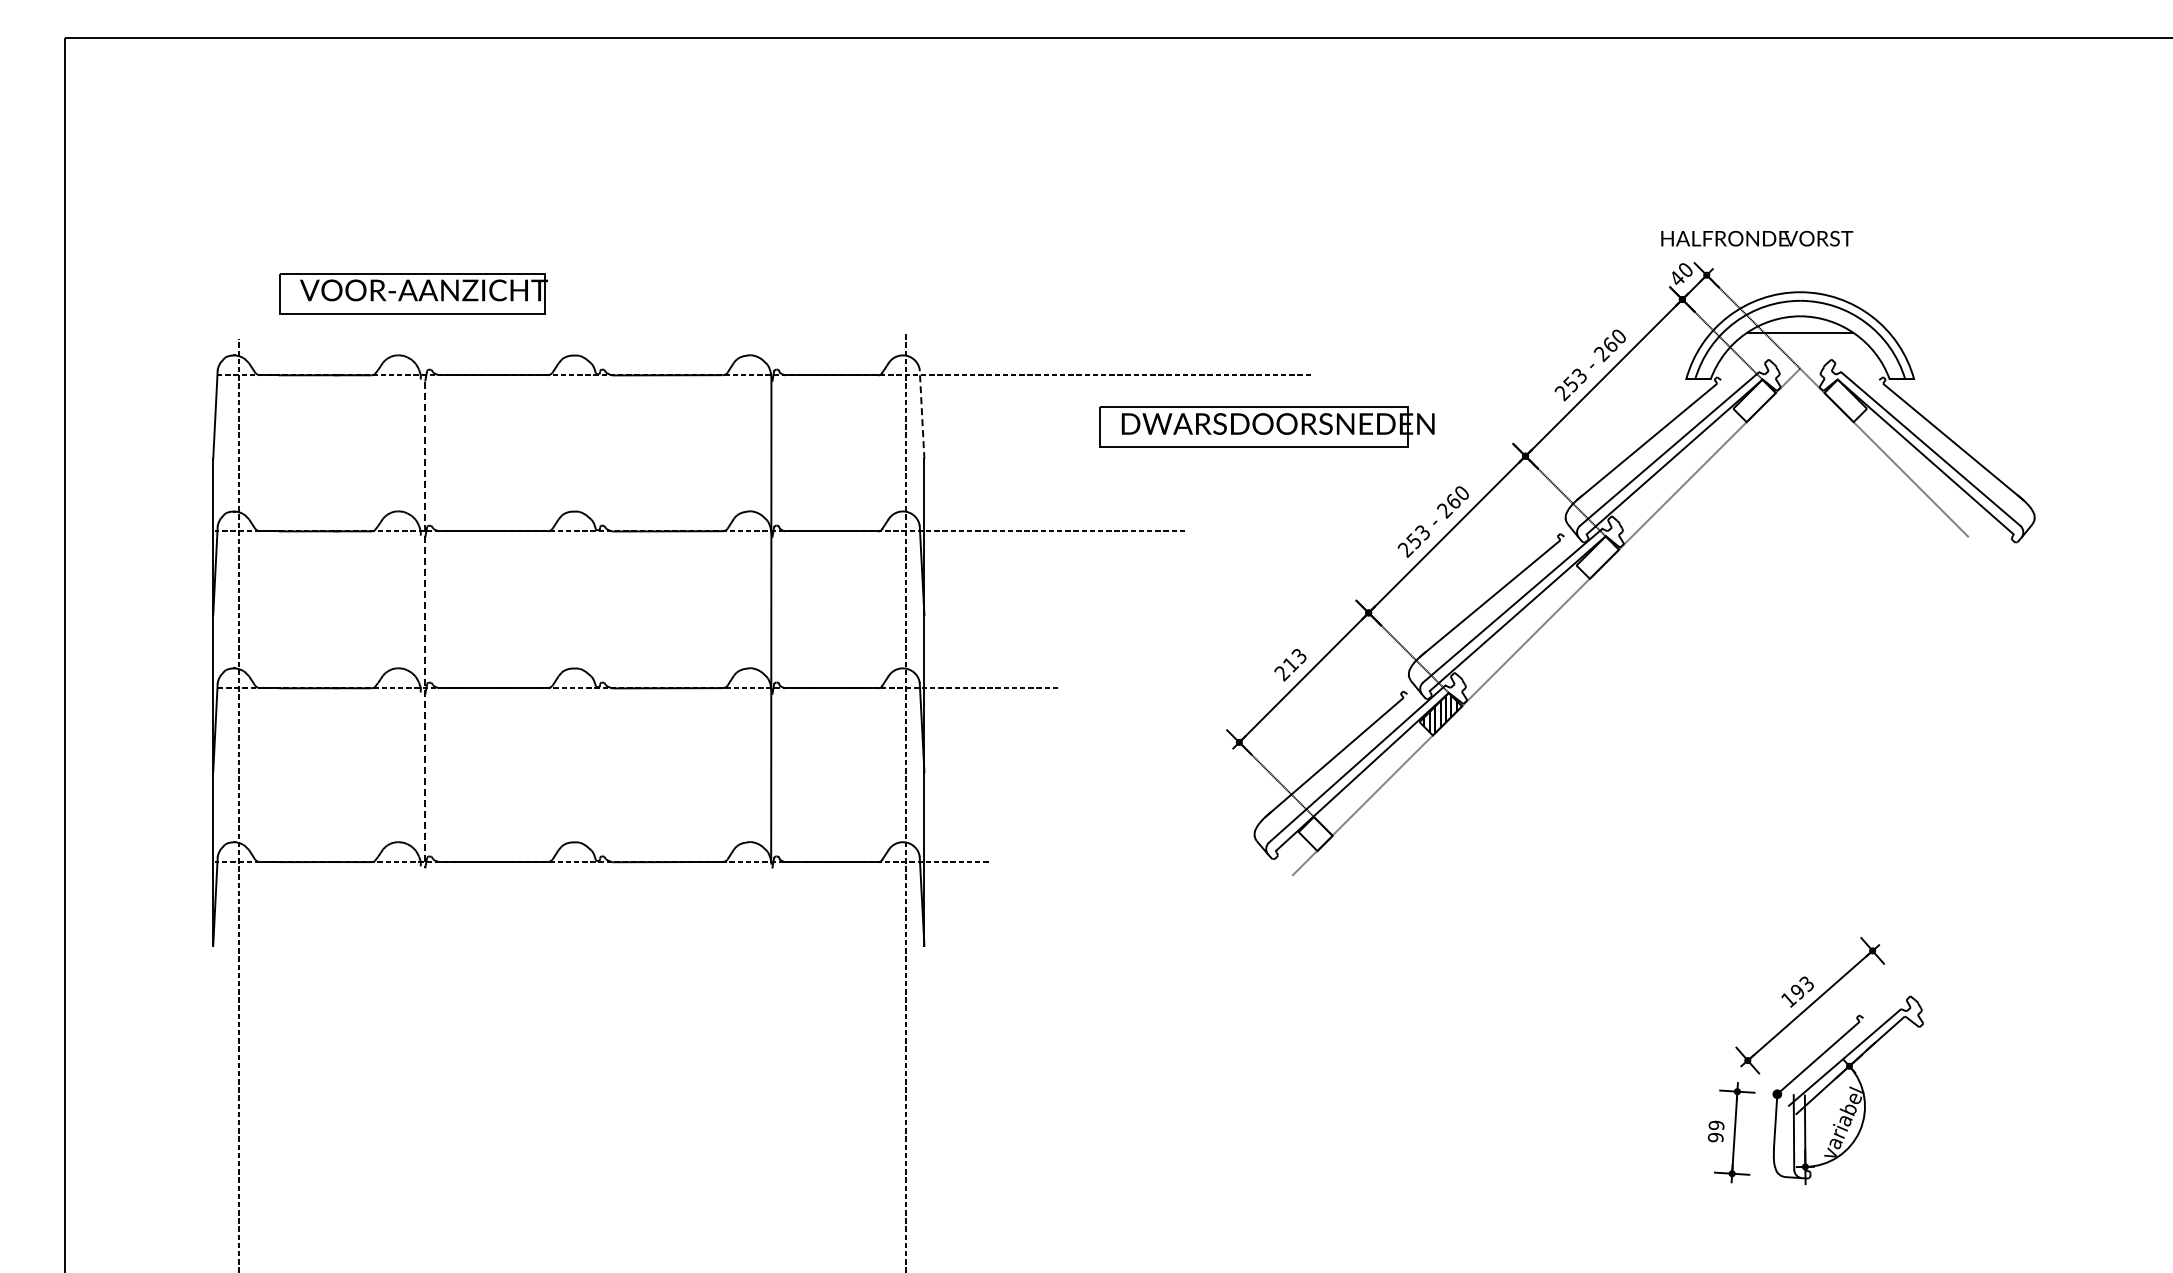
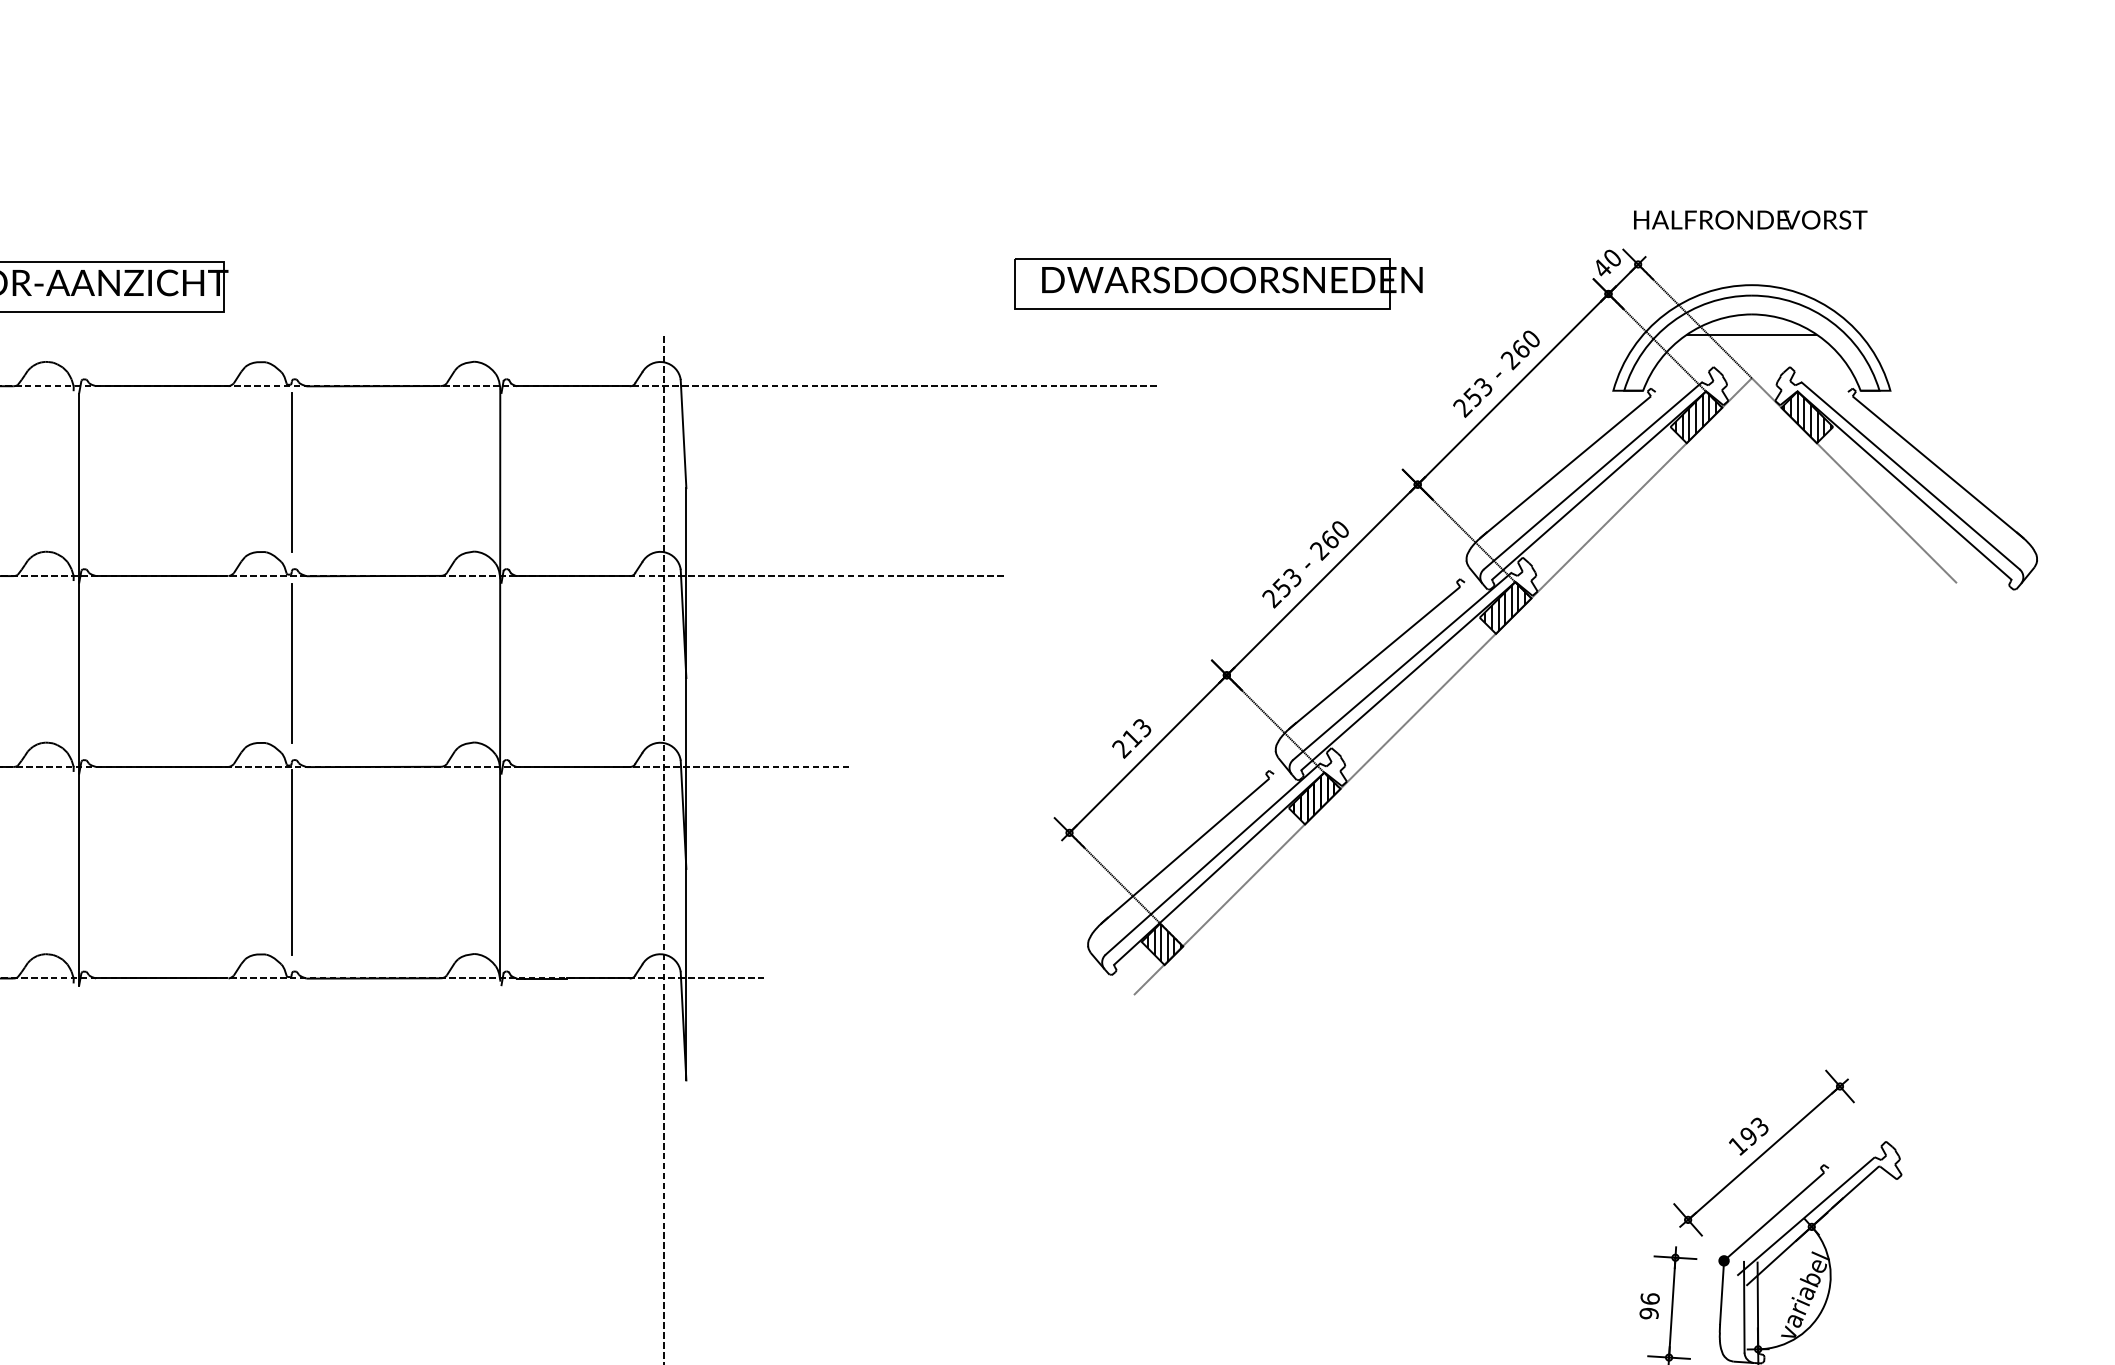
text: (1757, 238) -> (1751, 219), moved
hatch: (1845, 400) -> (1806, 416), added
hatch: (1753, 401) -> (1695, 418), added
line: (922, 414) -> (684, 433), dashed -> solid
part: (1266, 426) -> (1218, 283), moved
line: (600, 446) -> (292, 472), added
hatch: (1597, 557) -> (1505, 607), added
line: (600, 603) -> (292, 663), added
line: (425, 625) -> (79, 690), dashed -> solid
line: (600, 766) -> (292, 862), added
hatch: (1317, 832) -> (1164, 942), added
text: (1716, 1125) -> (1650, 1298), 99 -> 96

